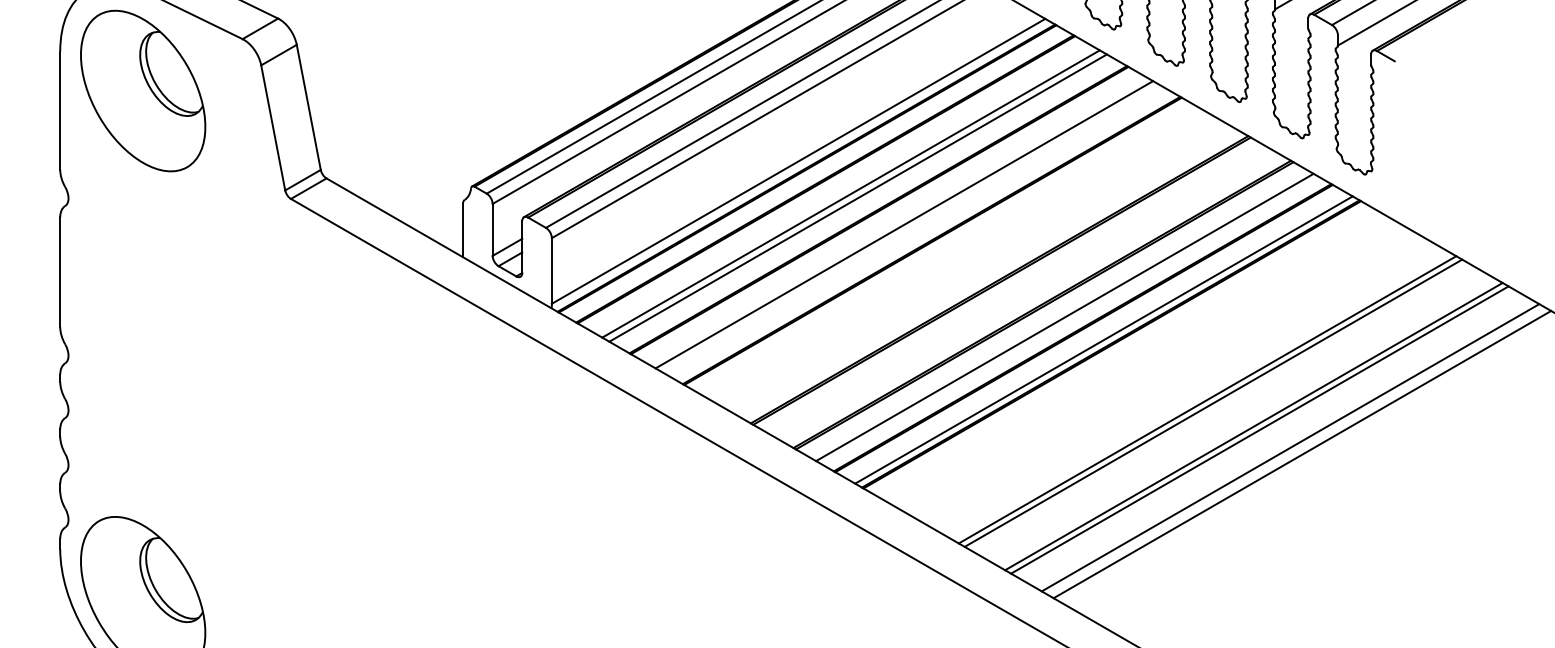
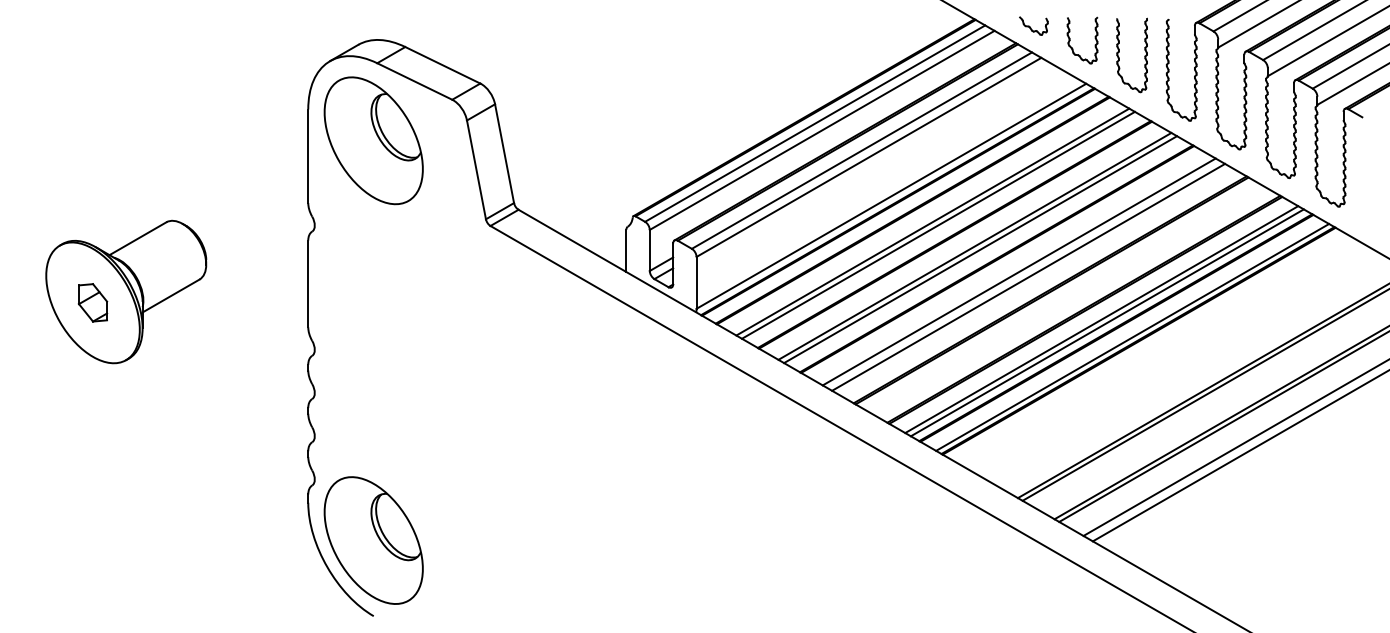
line: (911, 228) -> (980, 249), added
line: (959, 256) -> (1018, 271), added
line: (972, 262) -> (1028, 276), added
line: (1070, 321) -> (1106, 322), added

